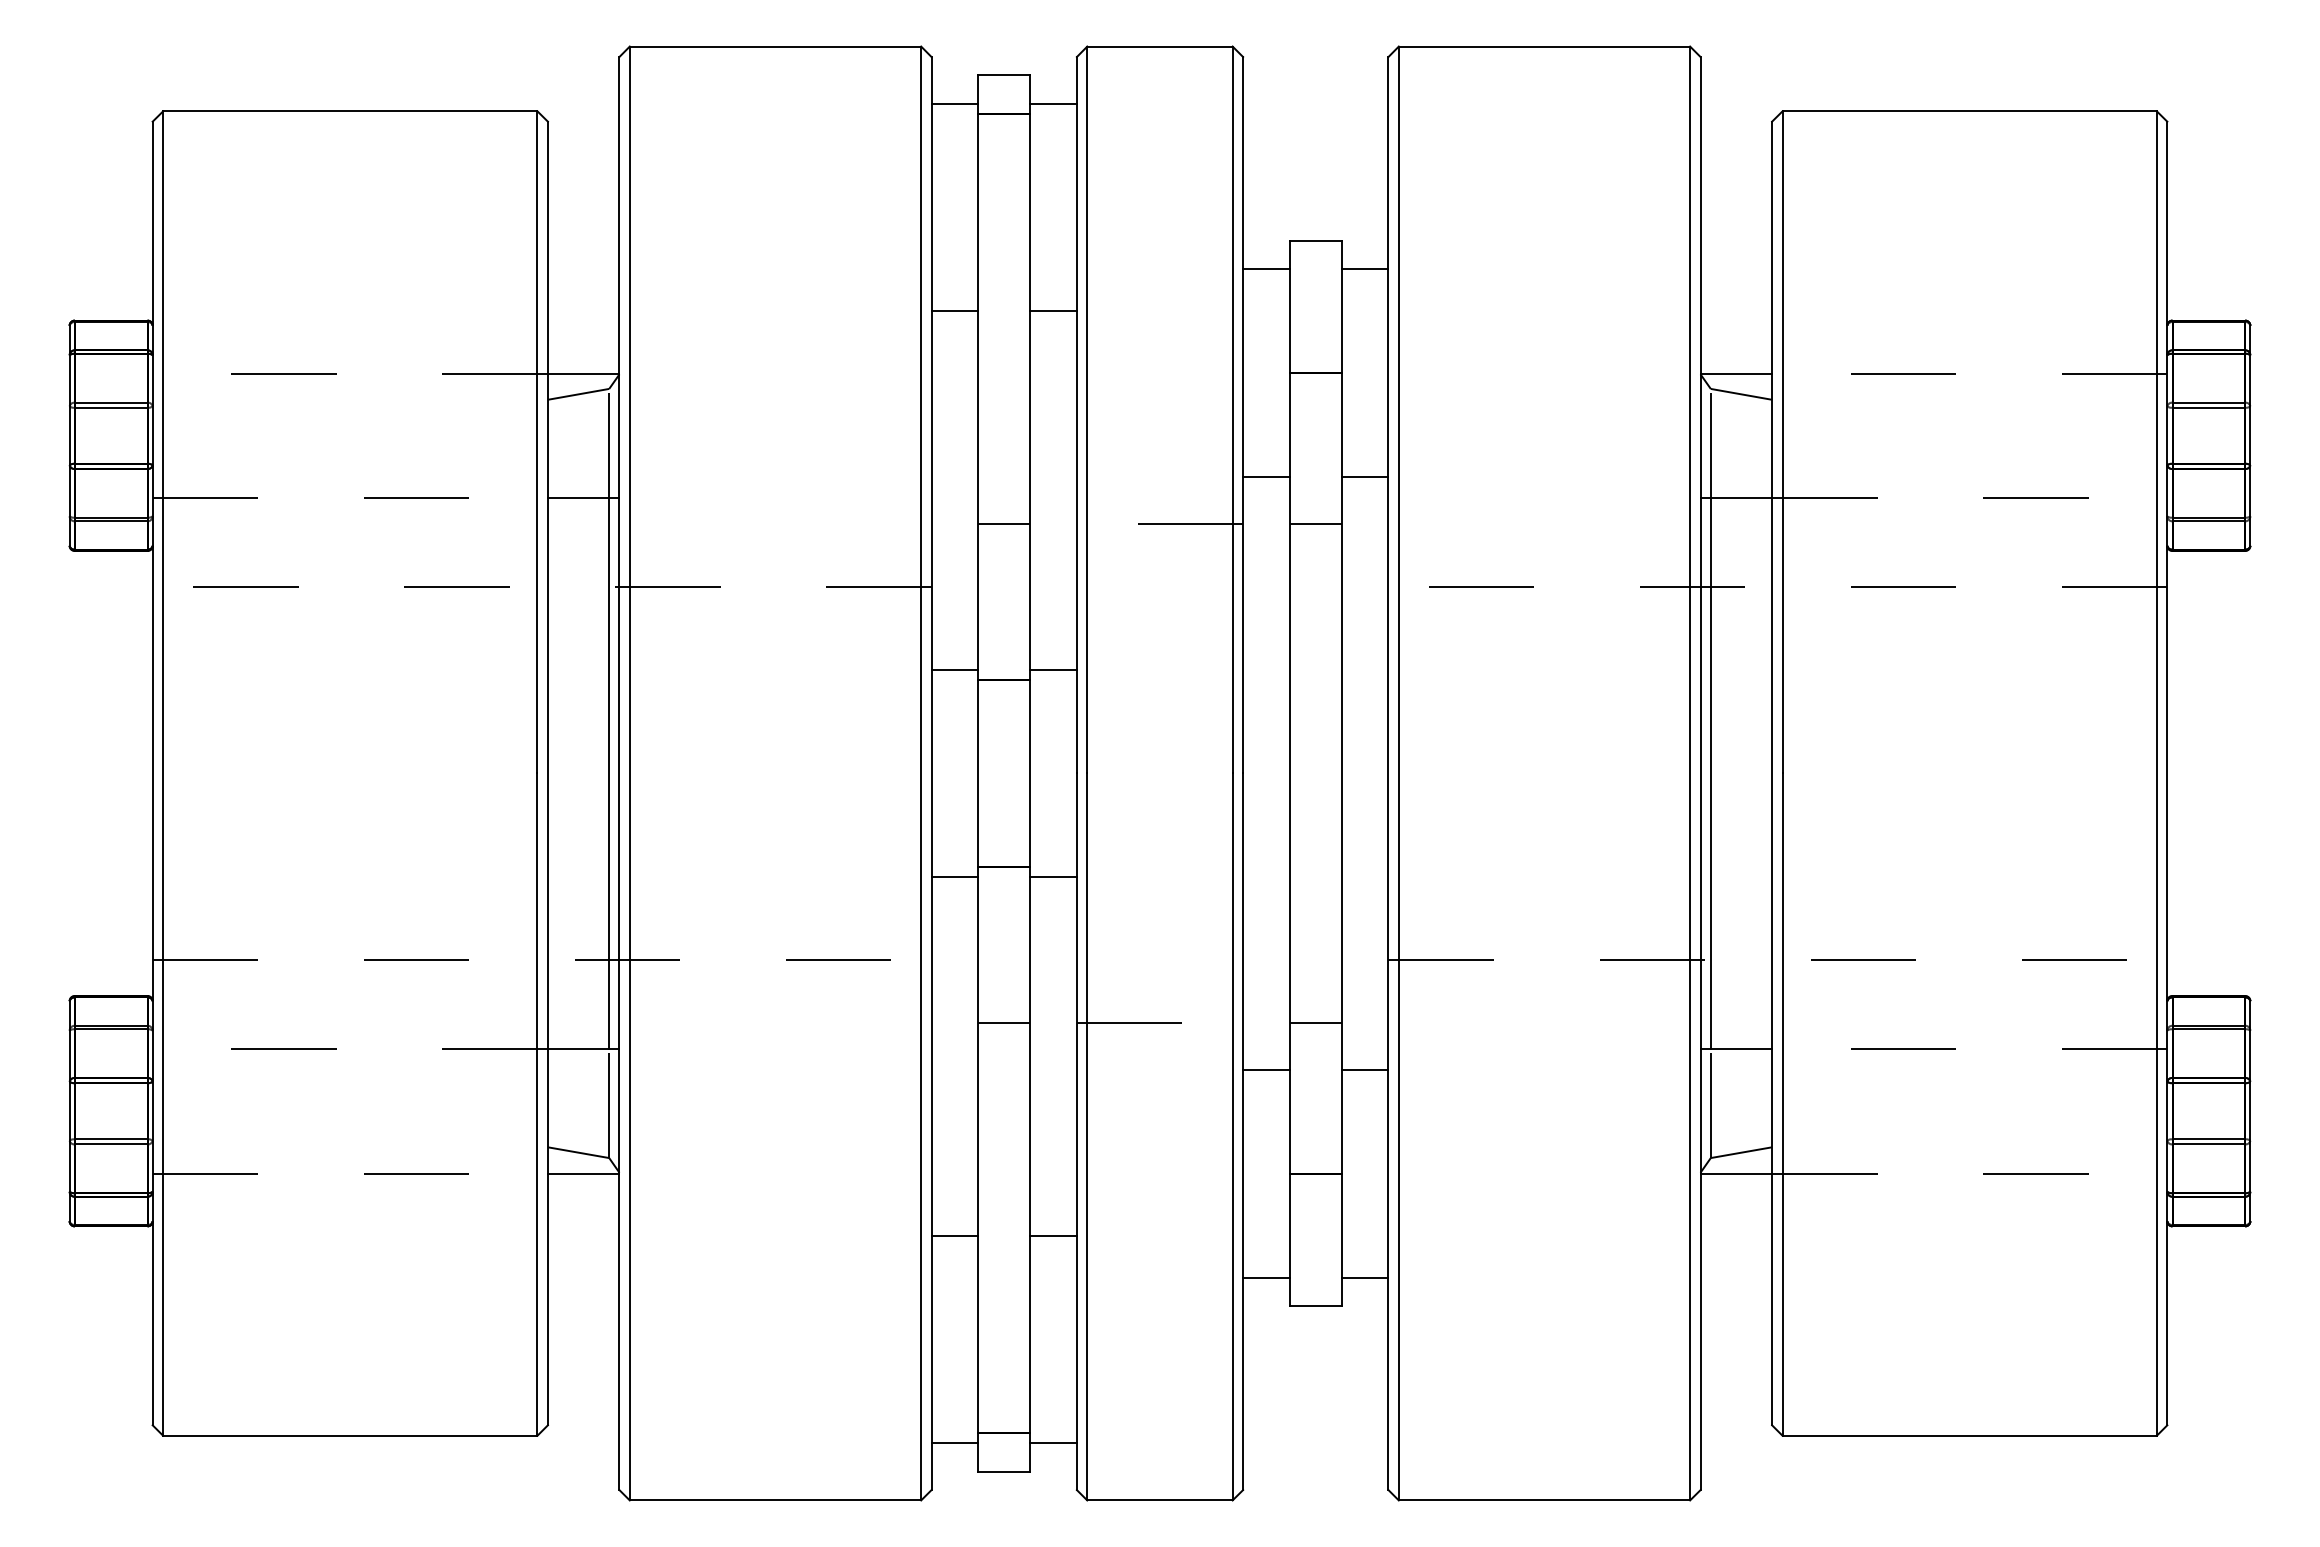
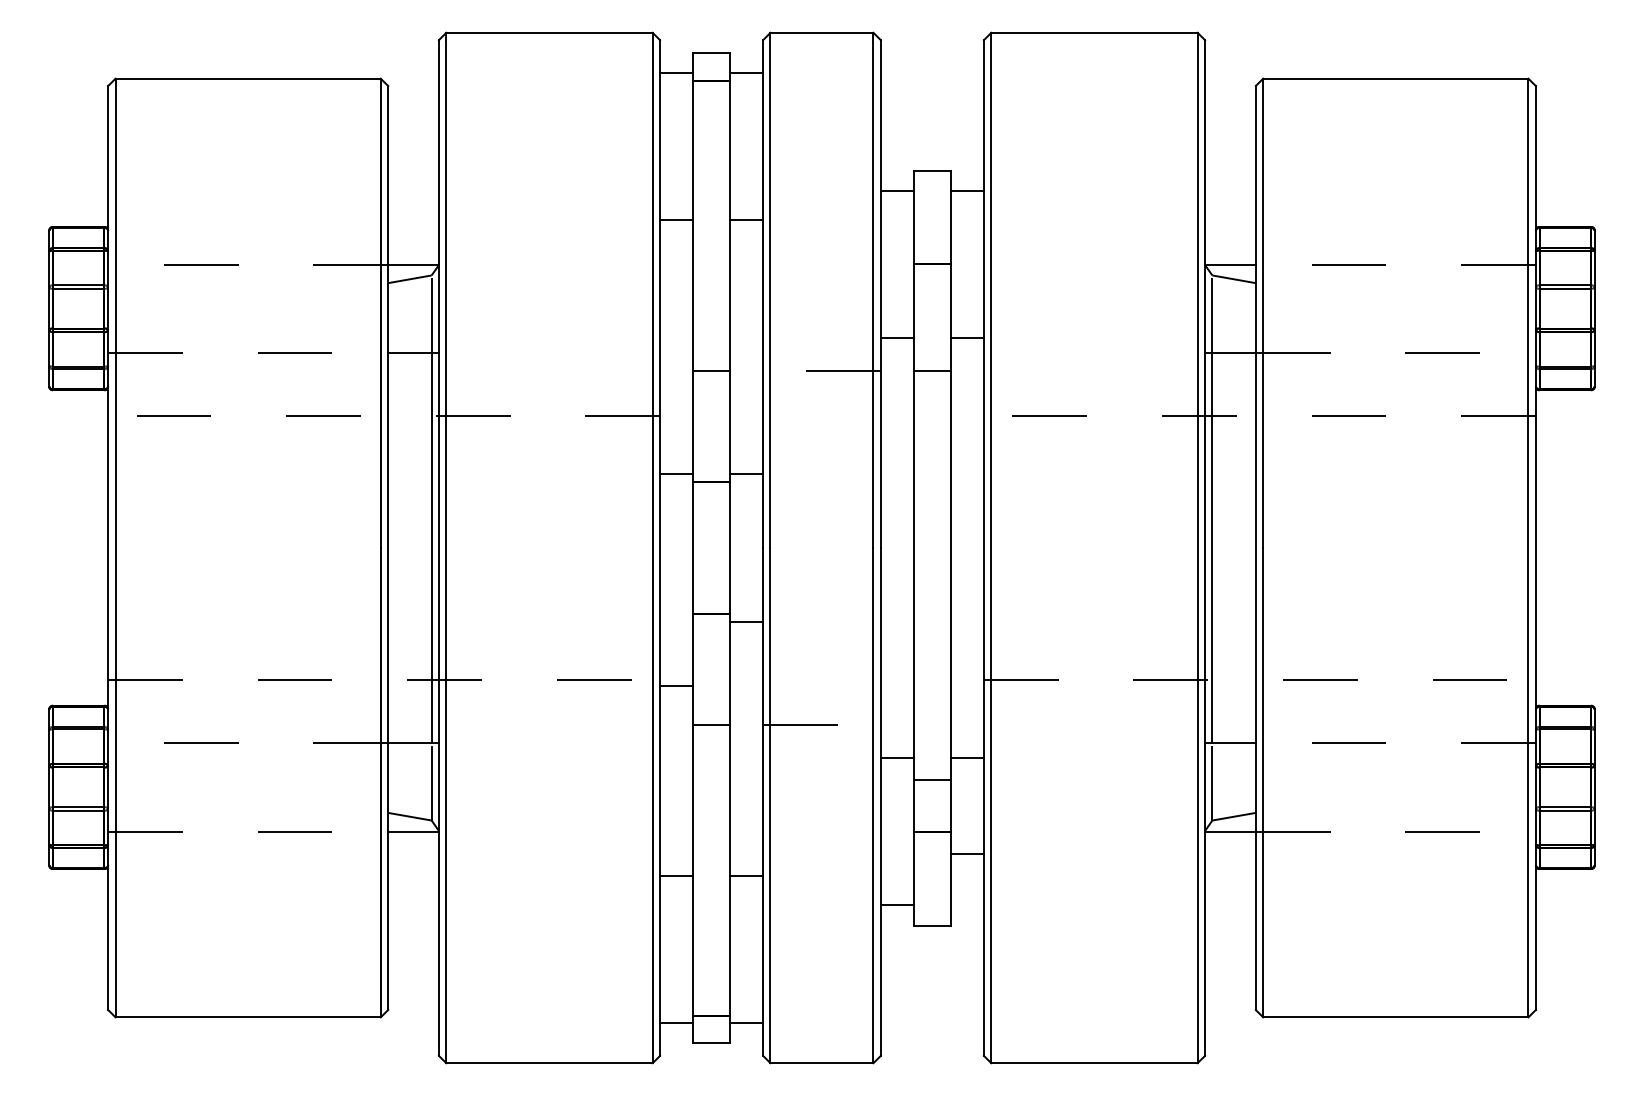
line: (954, 877) -> (676, 686), moved
line: (1315, 1022) -> (932, 779), moved
line: (1364, 1277) -> (966, 853), moved

